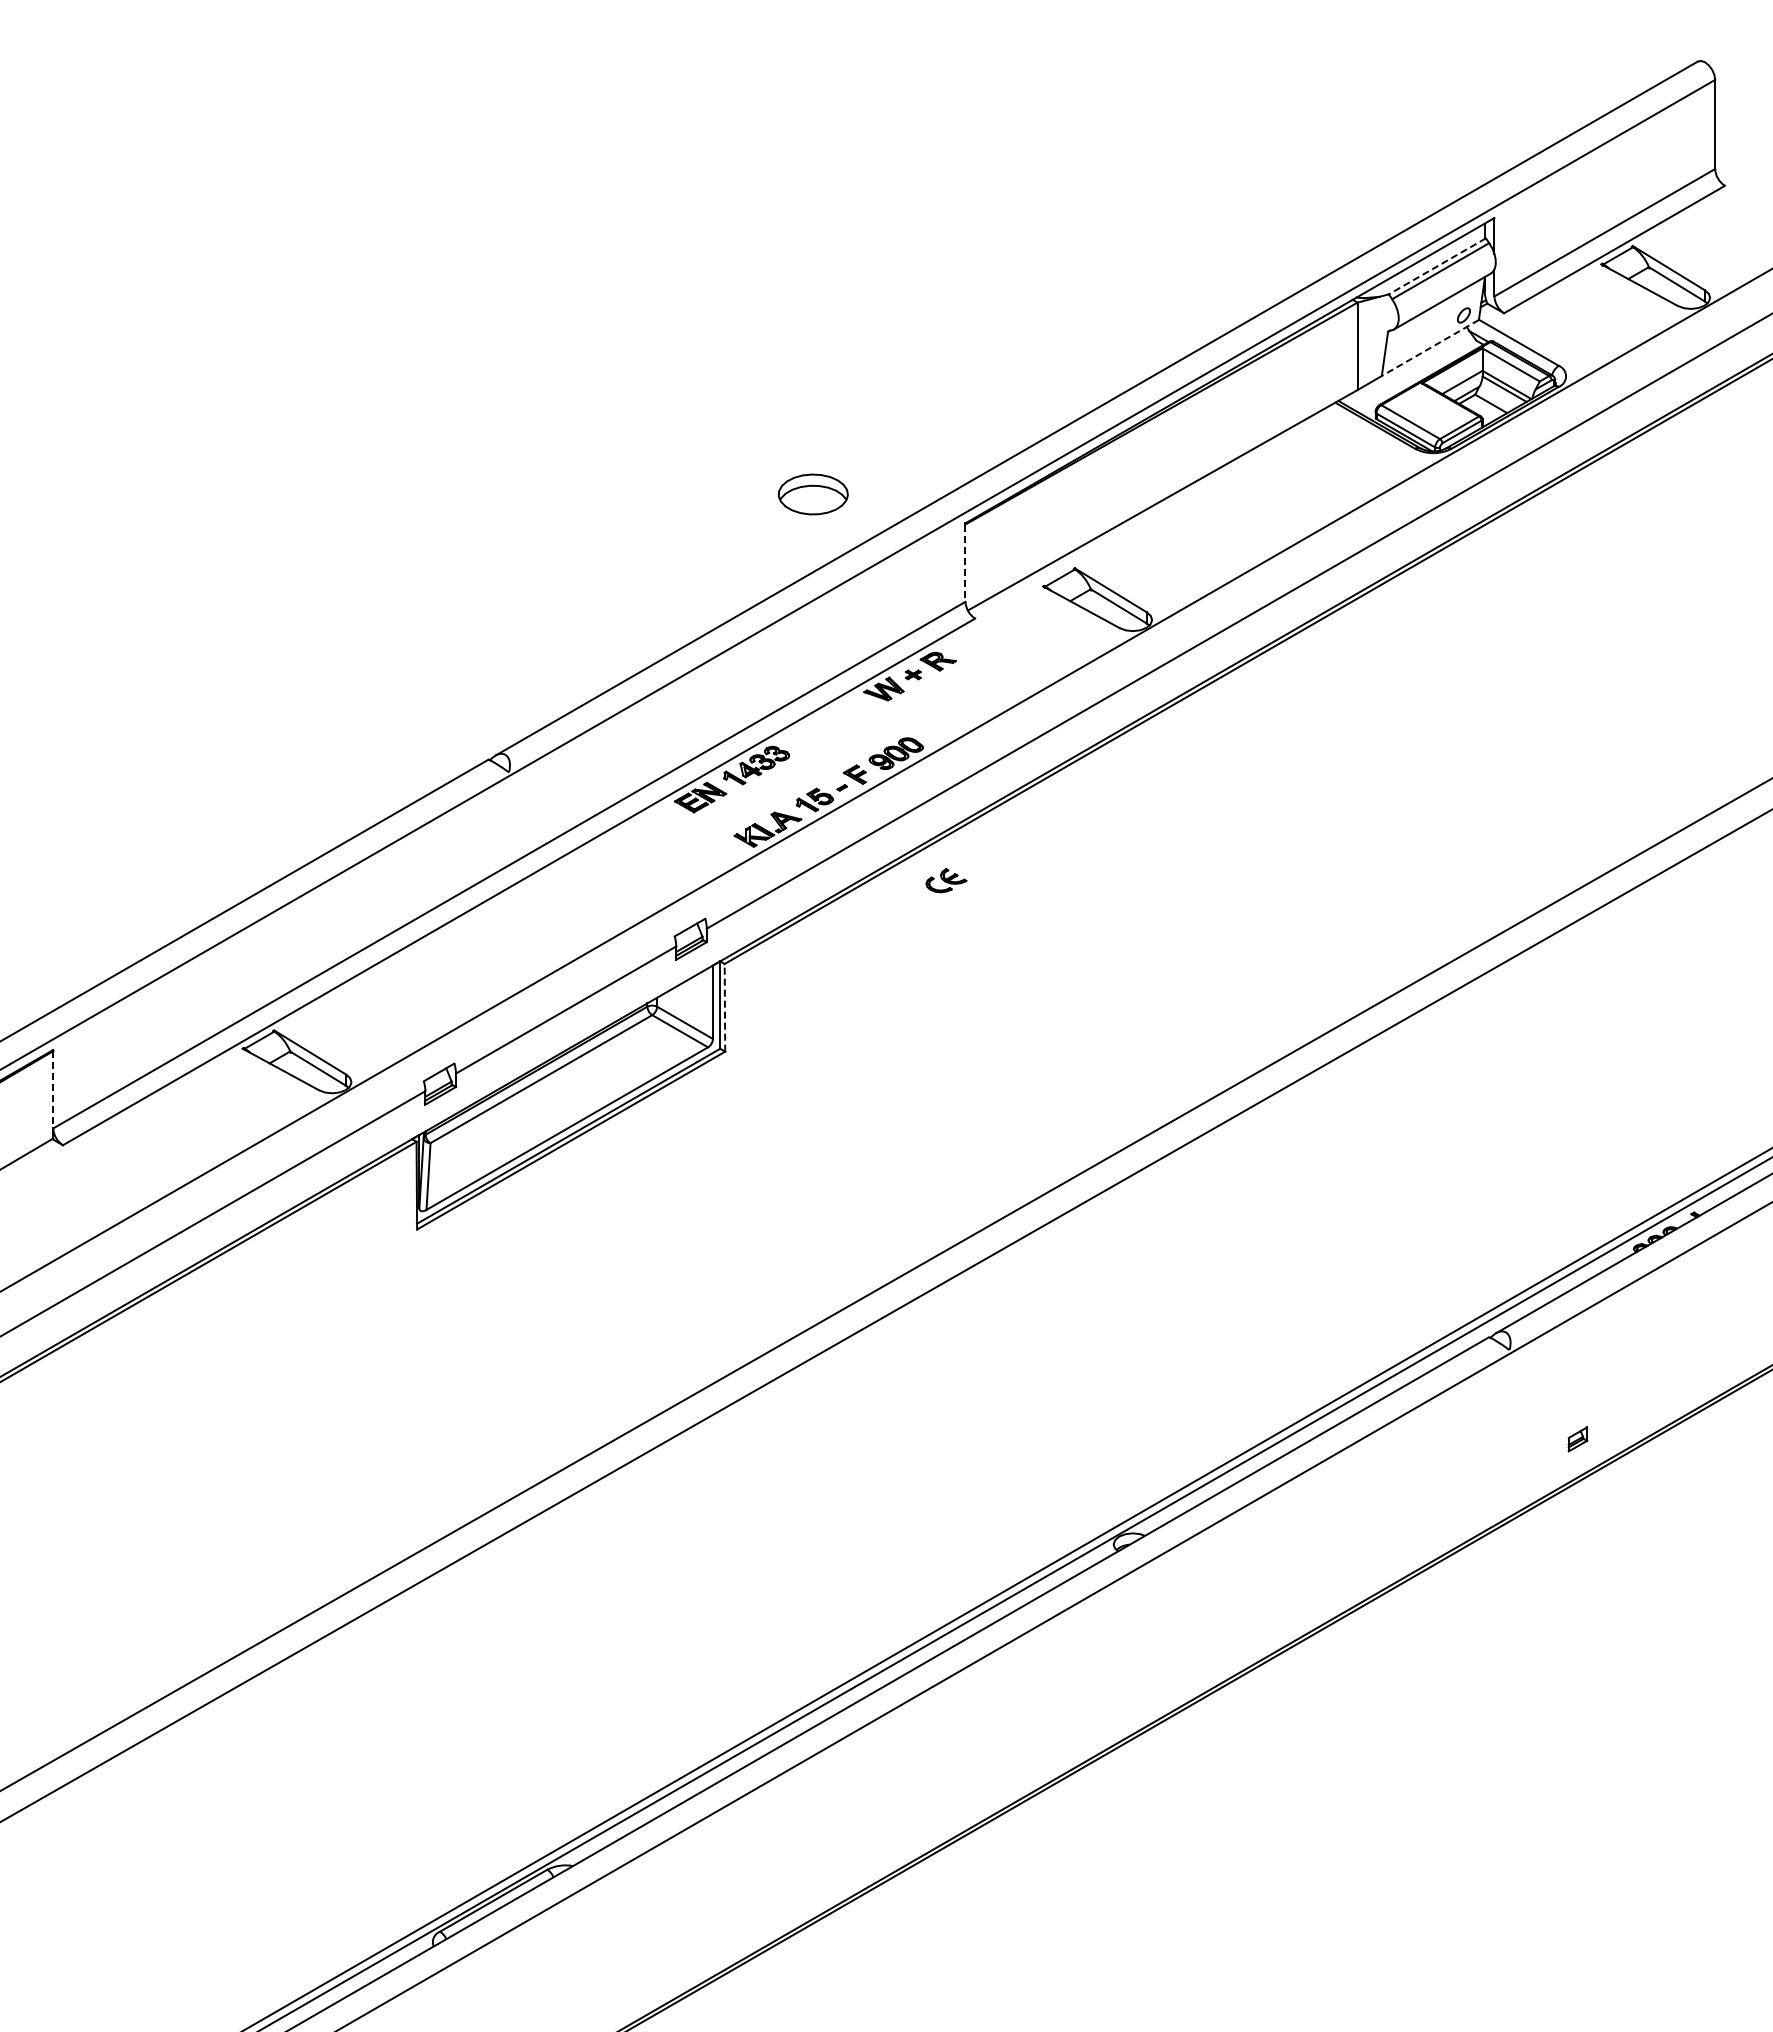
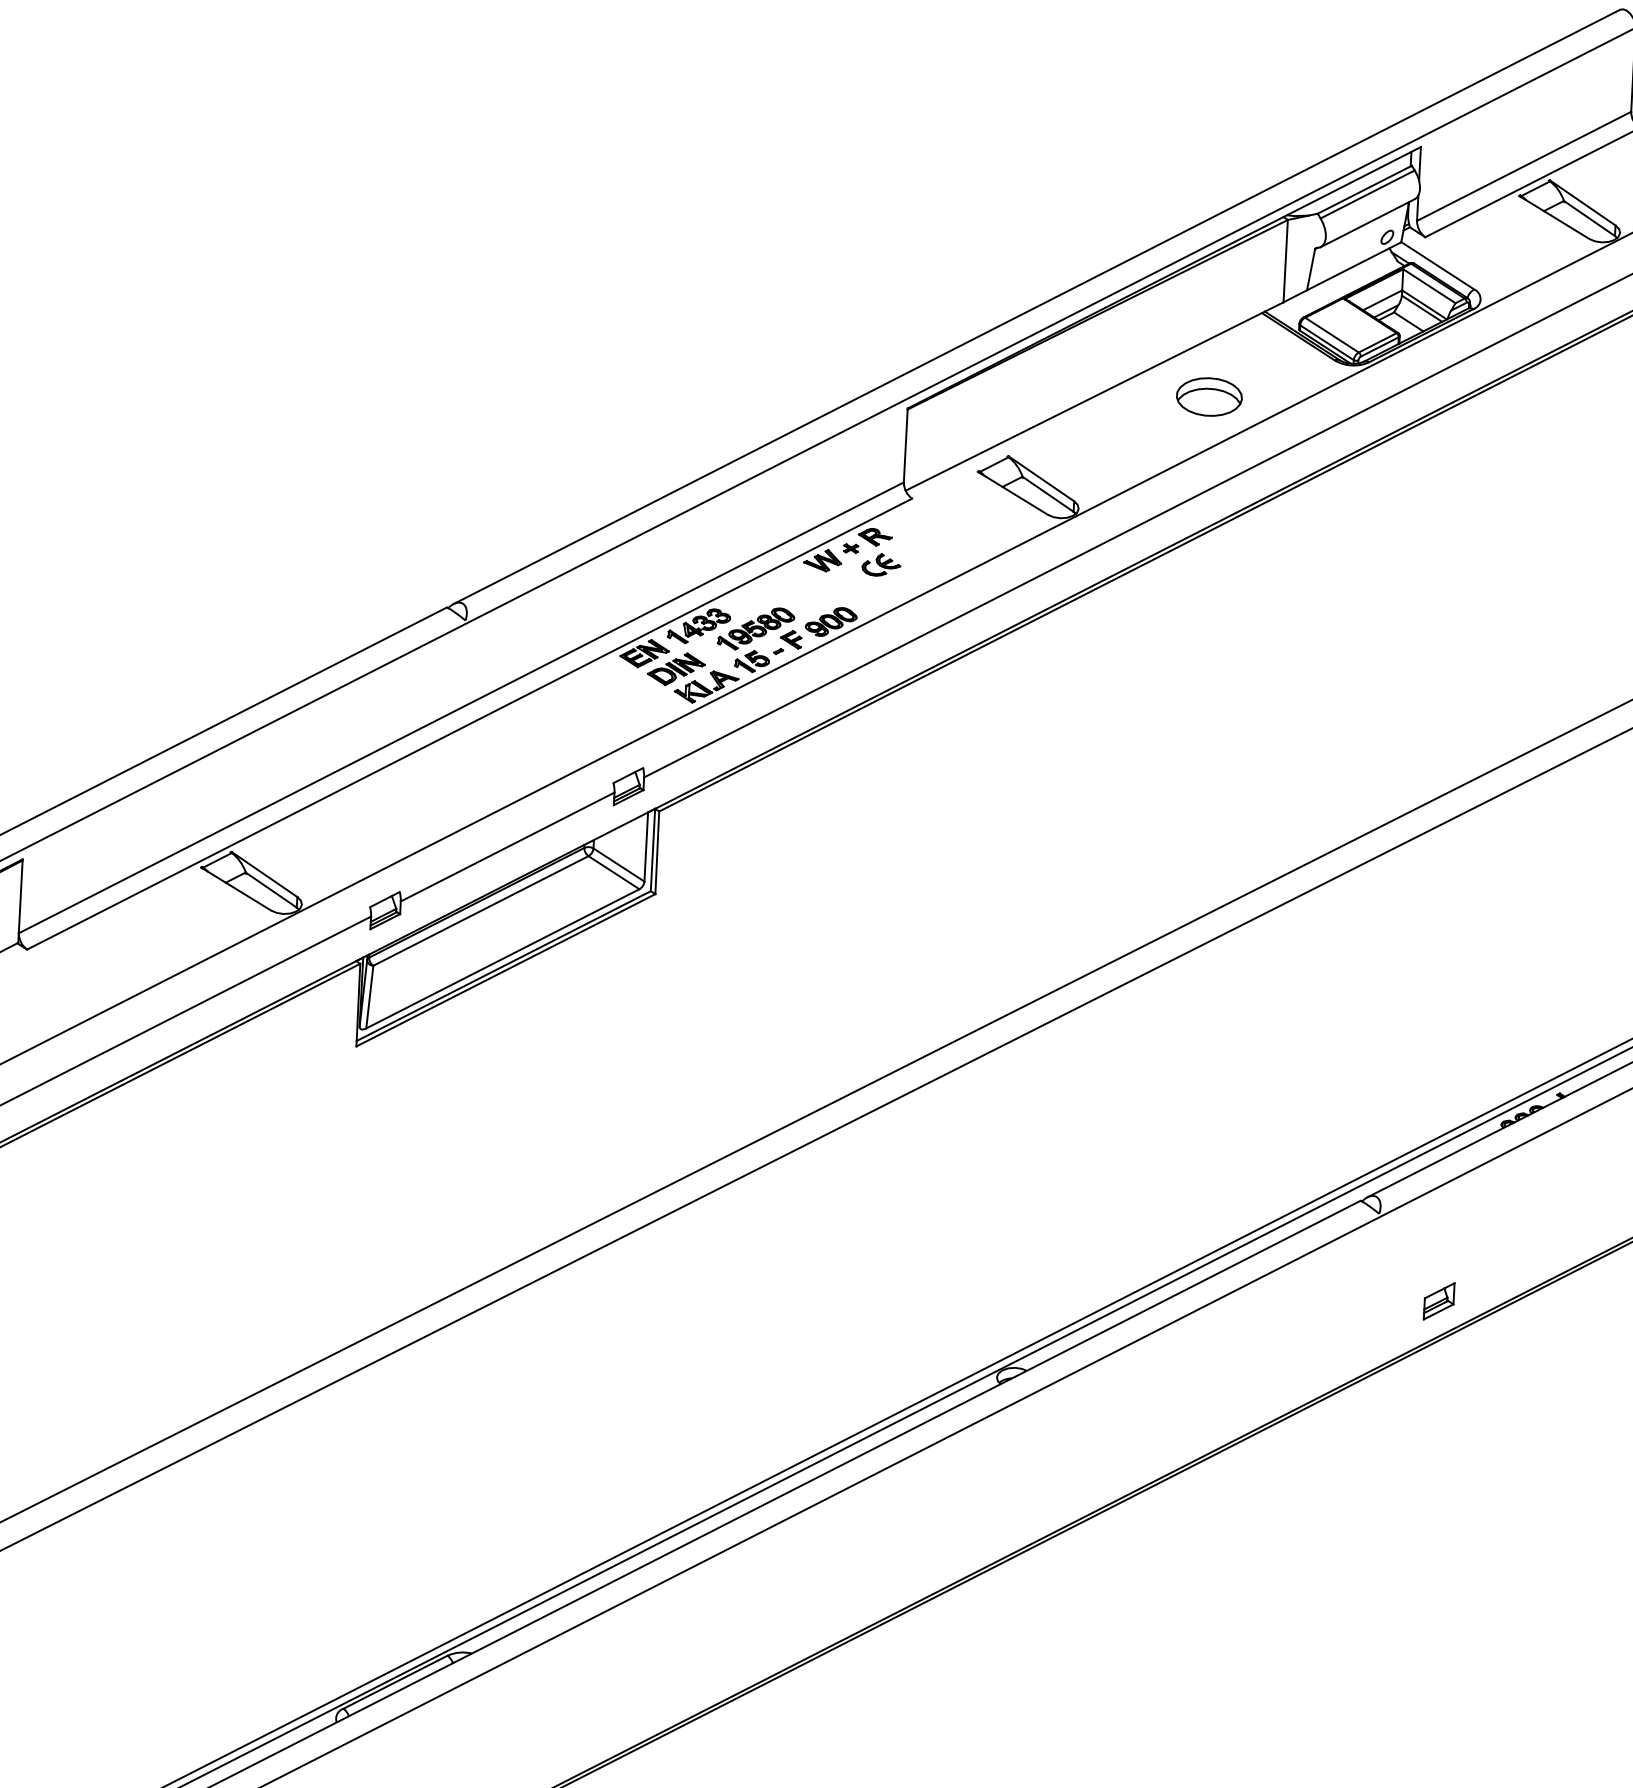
line: (1436, 266) -> (1363, 189), dashed -> solid
line: (1429, 348) -> (1353, 266), dashed -> solid
part: (813, 494) -> (1209, 397), moved
line: (965, 563) -> (905, 446), dashed -> solid
part: (816, 765) -> (755, 629), added
part: (734, 812) -> (675, 669), added
part: (946, 880) -> (881, 564), moved
line: (724, 1007) -> (656, 852), dashed -> solid
line: (53, 1089) -> (20, 896), dashed -> solid
part: (1577, 1439) -> (1438, 1301), size x1.67

